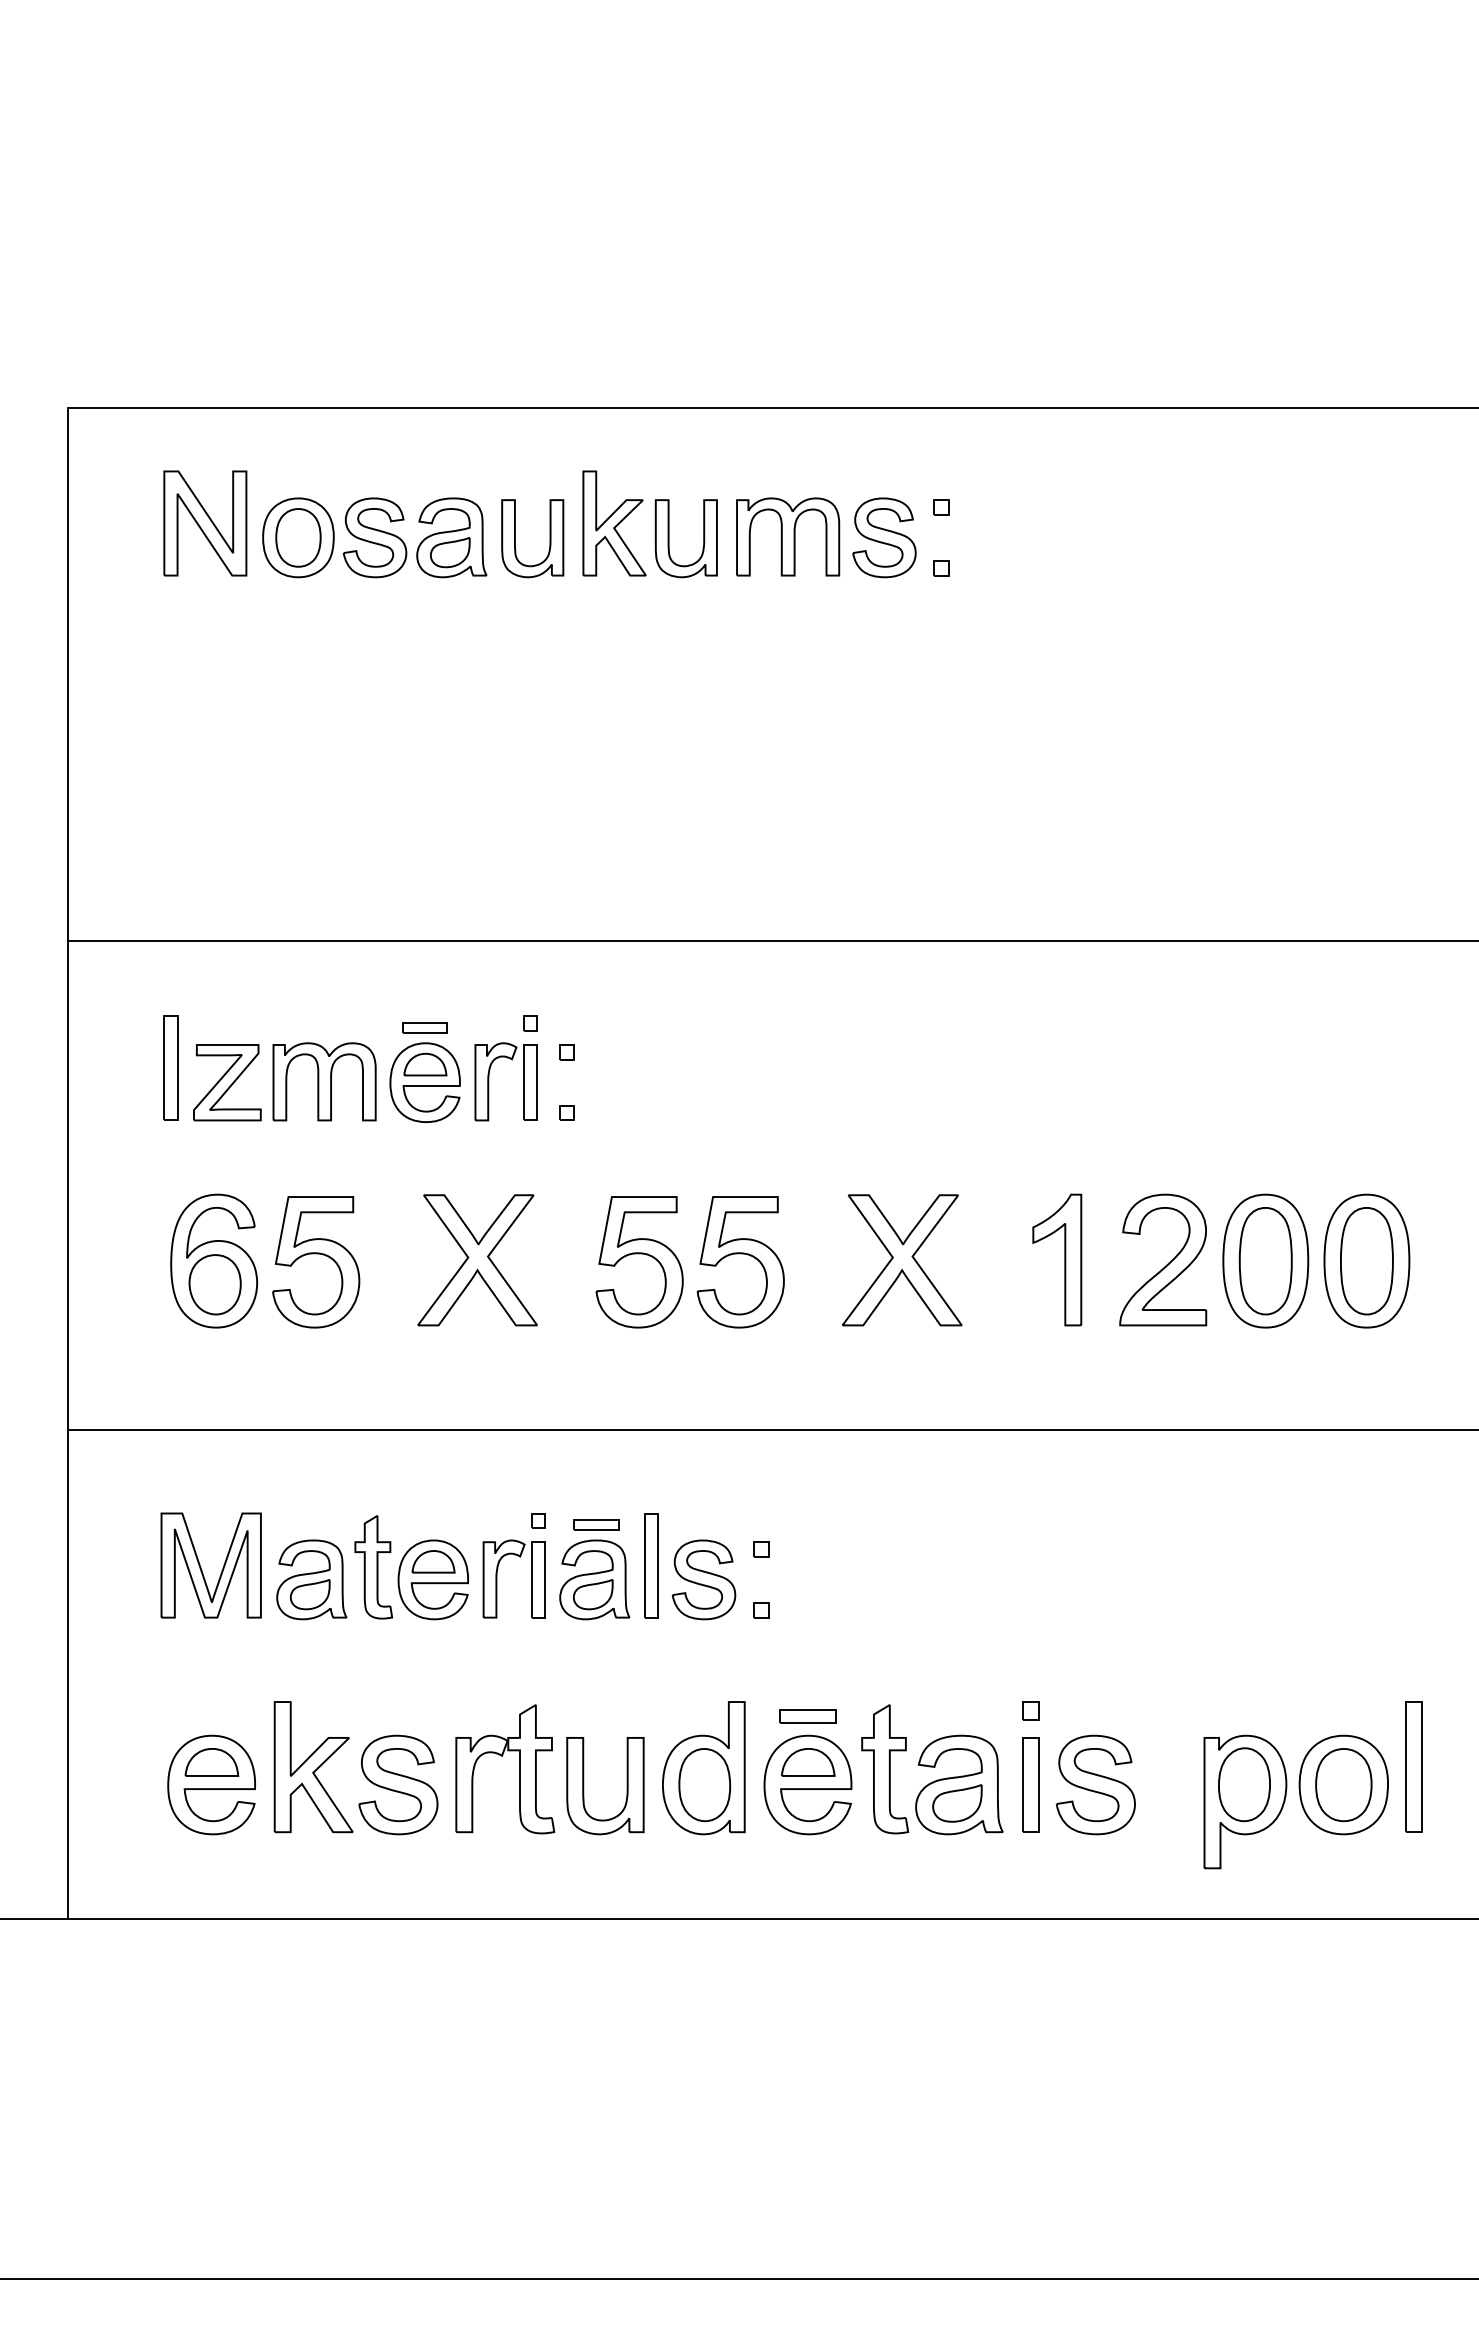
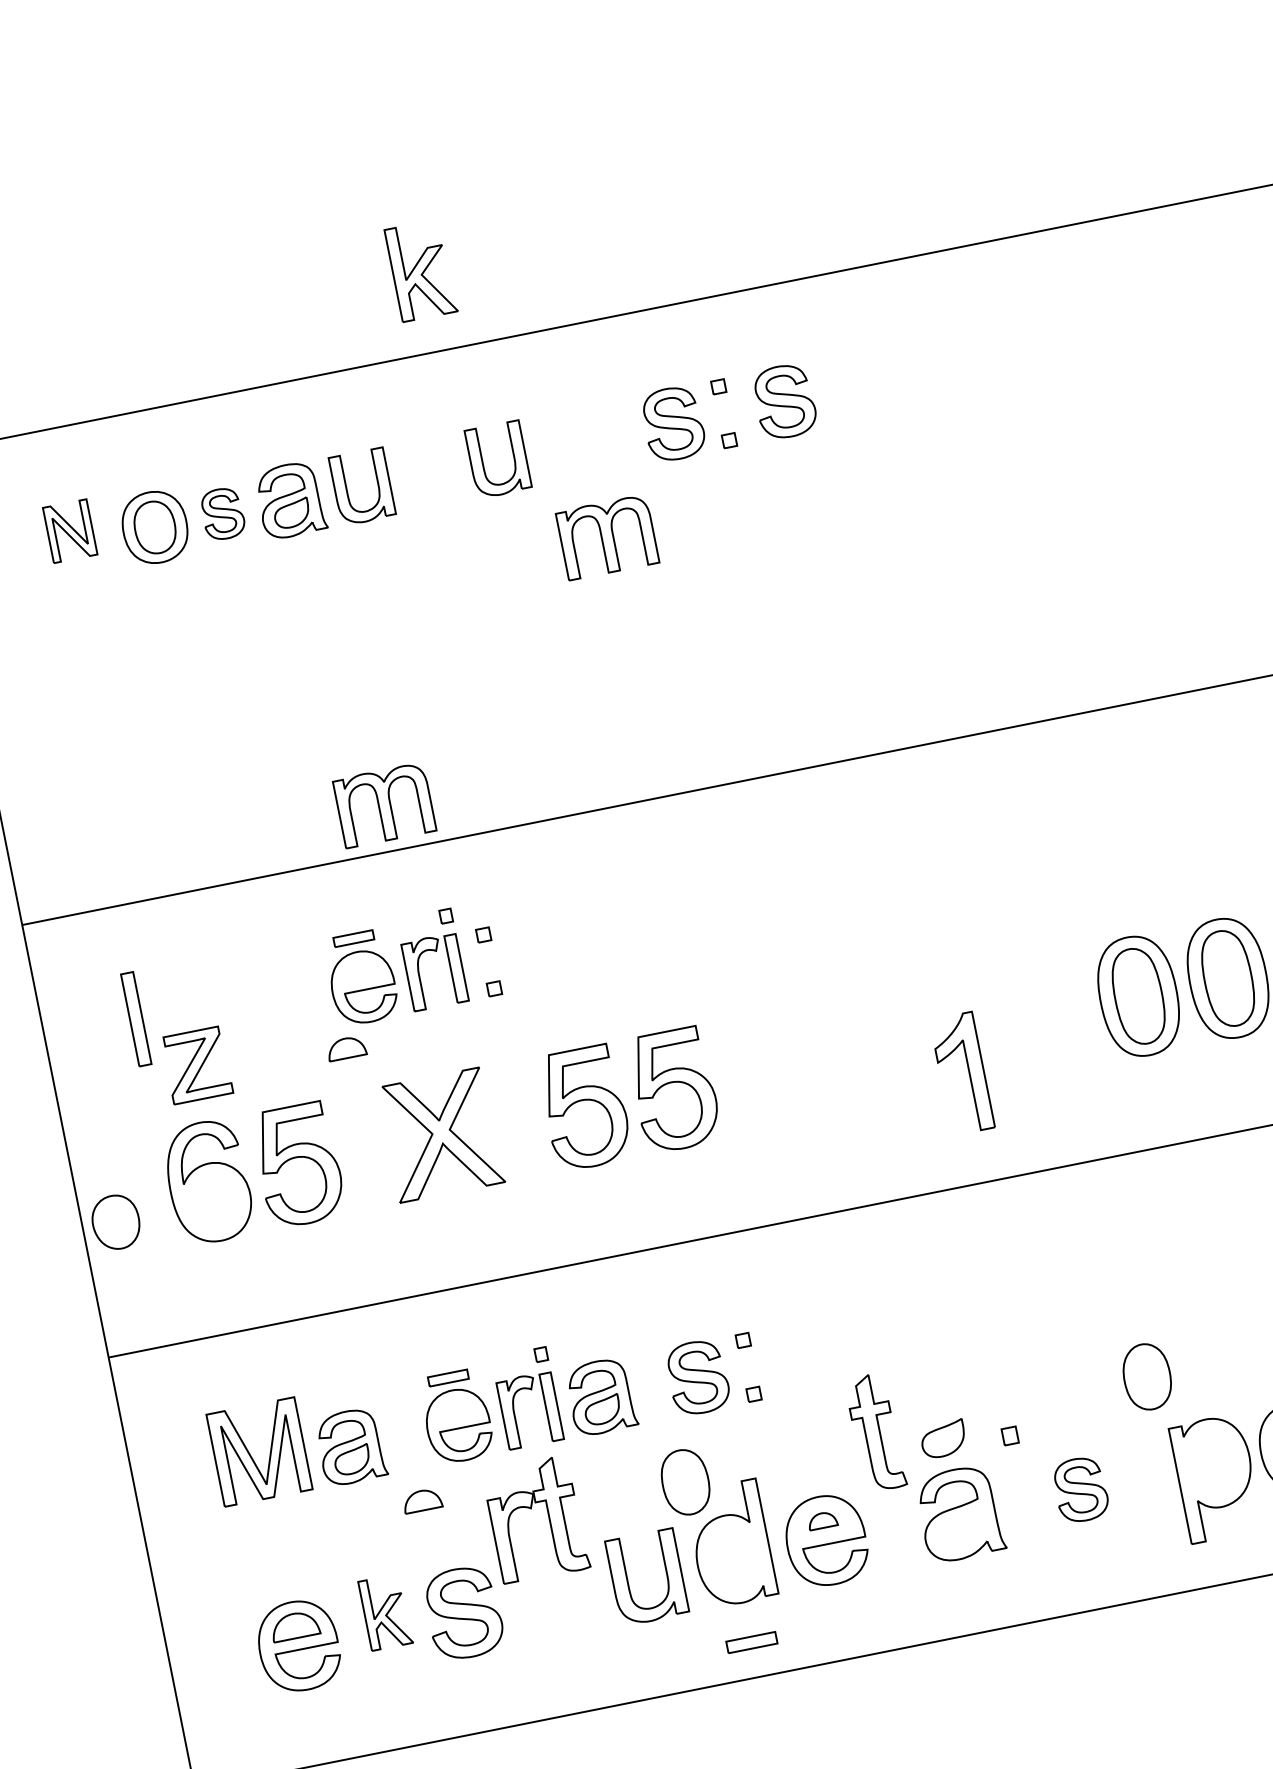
part: (205, 523) -> (70, 531), size x0.6
part: (614, 523) -> (421, 270), moved
part: (788, 536) -> (607, 536), moved
part: (374, 537) -> (222, 513), size x0.7
part: (1010, 537) -> (784, 401), added
part: (425, 1064) -> (346, 1048), moved
part: (324, 1081) -> (384, 805), moved
part: (227, 1082) -> (197, 1065), moved
part: (1064, 1259) -> (968, 1072), moved
part: (1163, 1259) -> (1047, 1012), removed
part: (902, 1260) -> (817, 1059), removed
part: (214, 1284) -> (115, 1222), moved
part: (596, 1524) -> (448, 1377), moved
part: (433, 1561) -> (422, 1500), moved
part: (651, 1565) -> (649, 1374), removed
part: (373, 1567) -> (403, 1425), removed
part: (807, 1716) -> (751, 1642), moved
part: (502, 1756) -> (531, 1508), moved
part: (808, 1762) -> (822, 1520), size x0.6
part: (313, 1767) -> (385, 1612), size x0.6
part: (885, 1769) -> (875, 1432), moved
part: (1030, 1784) -> (1022, 1500), removed
part: (1095, 1784) -> (1080, 1489), size x0.7
part: (1244, 1784) -> (1147, 1376), moved
part: (704, 1785) -> (685, 1482), moved
part: (957, 1803) -> (943, 1439), moved

